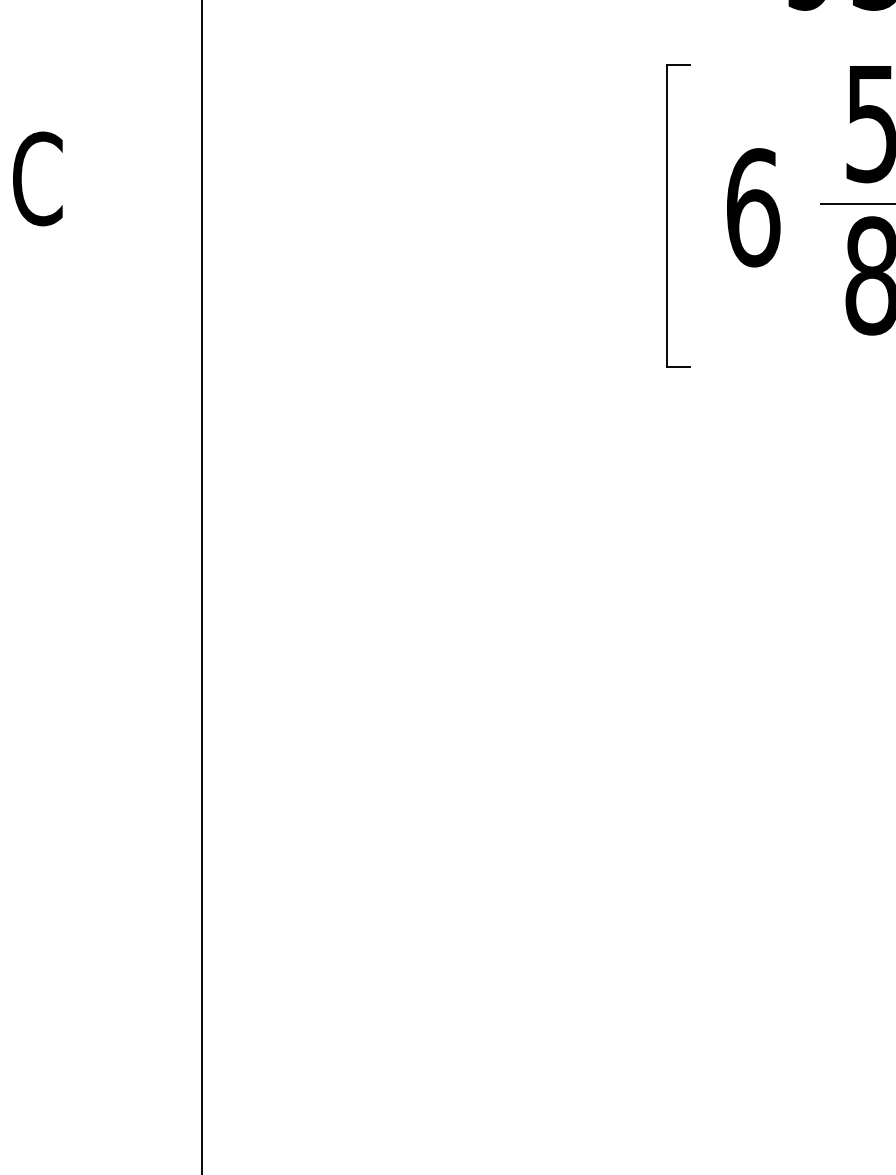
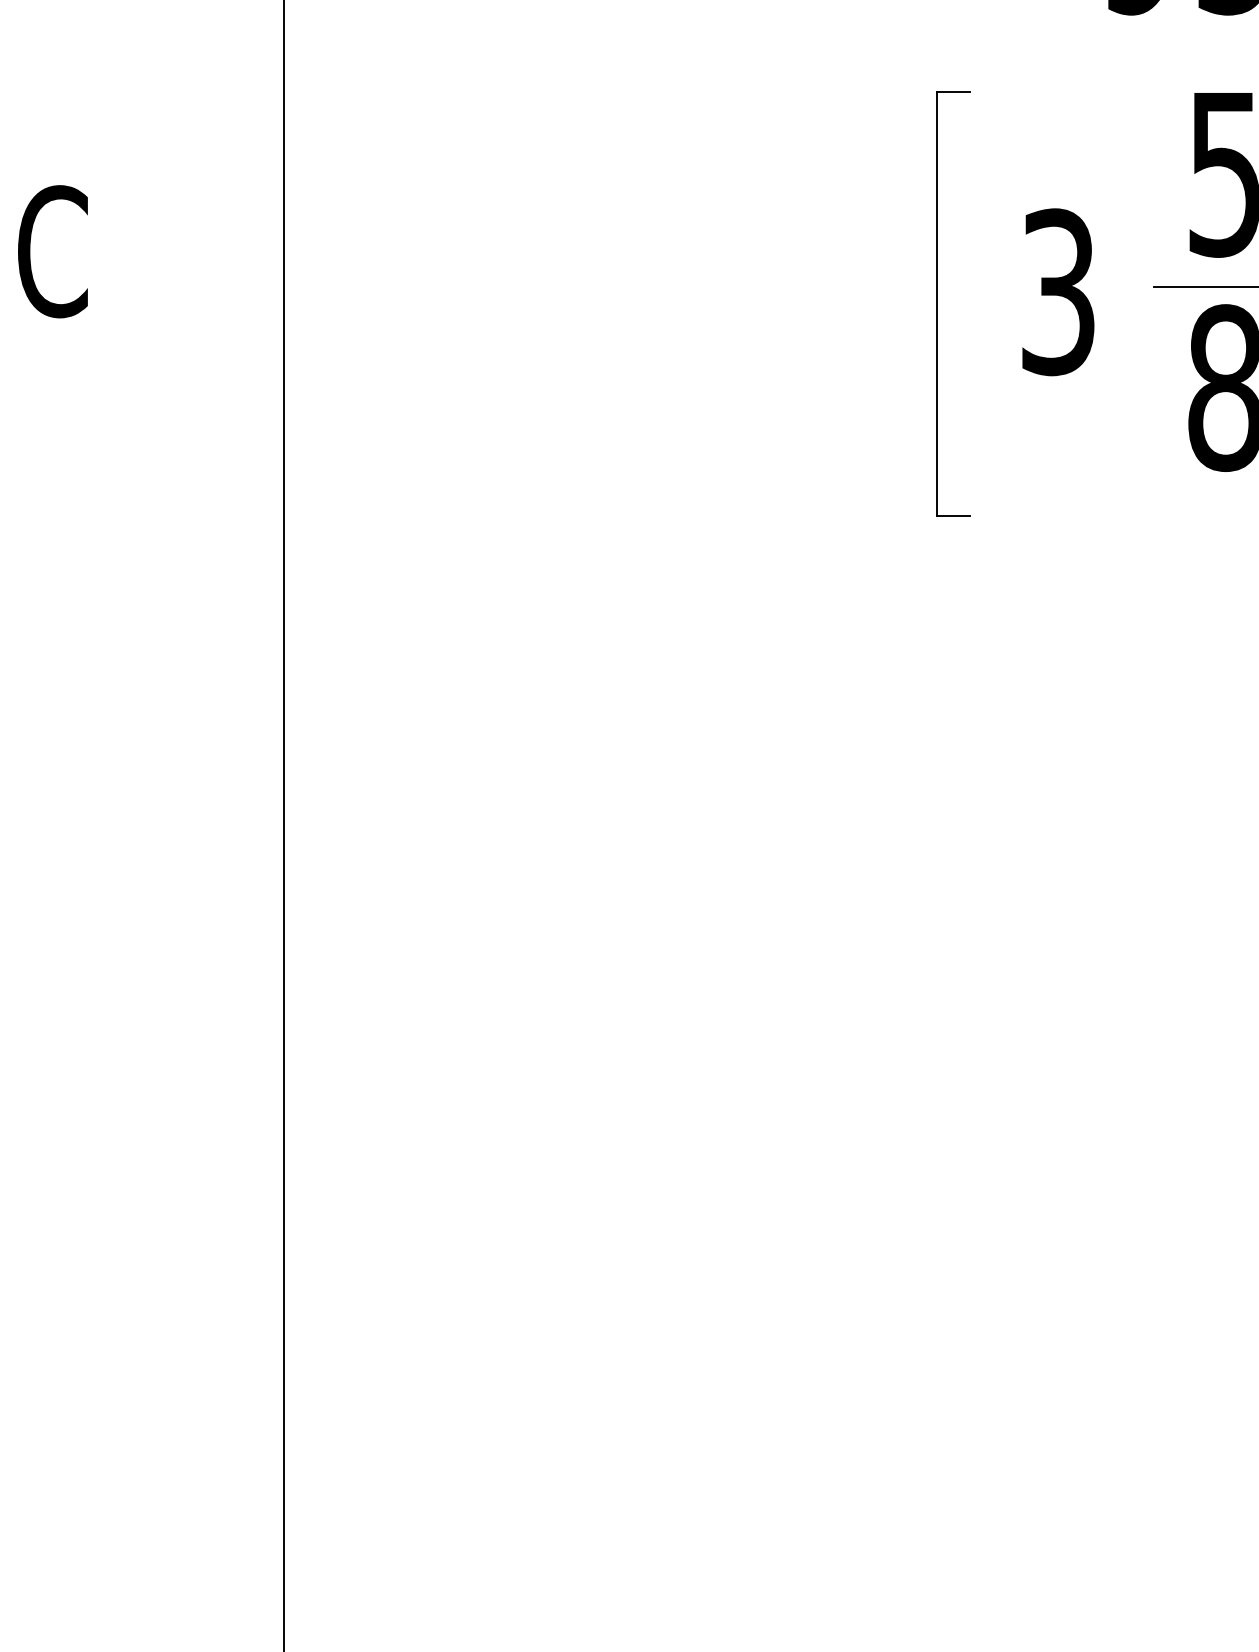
text: (753, 207) -> (1058, 291), 6 -> 3

